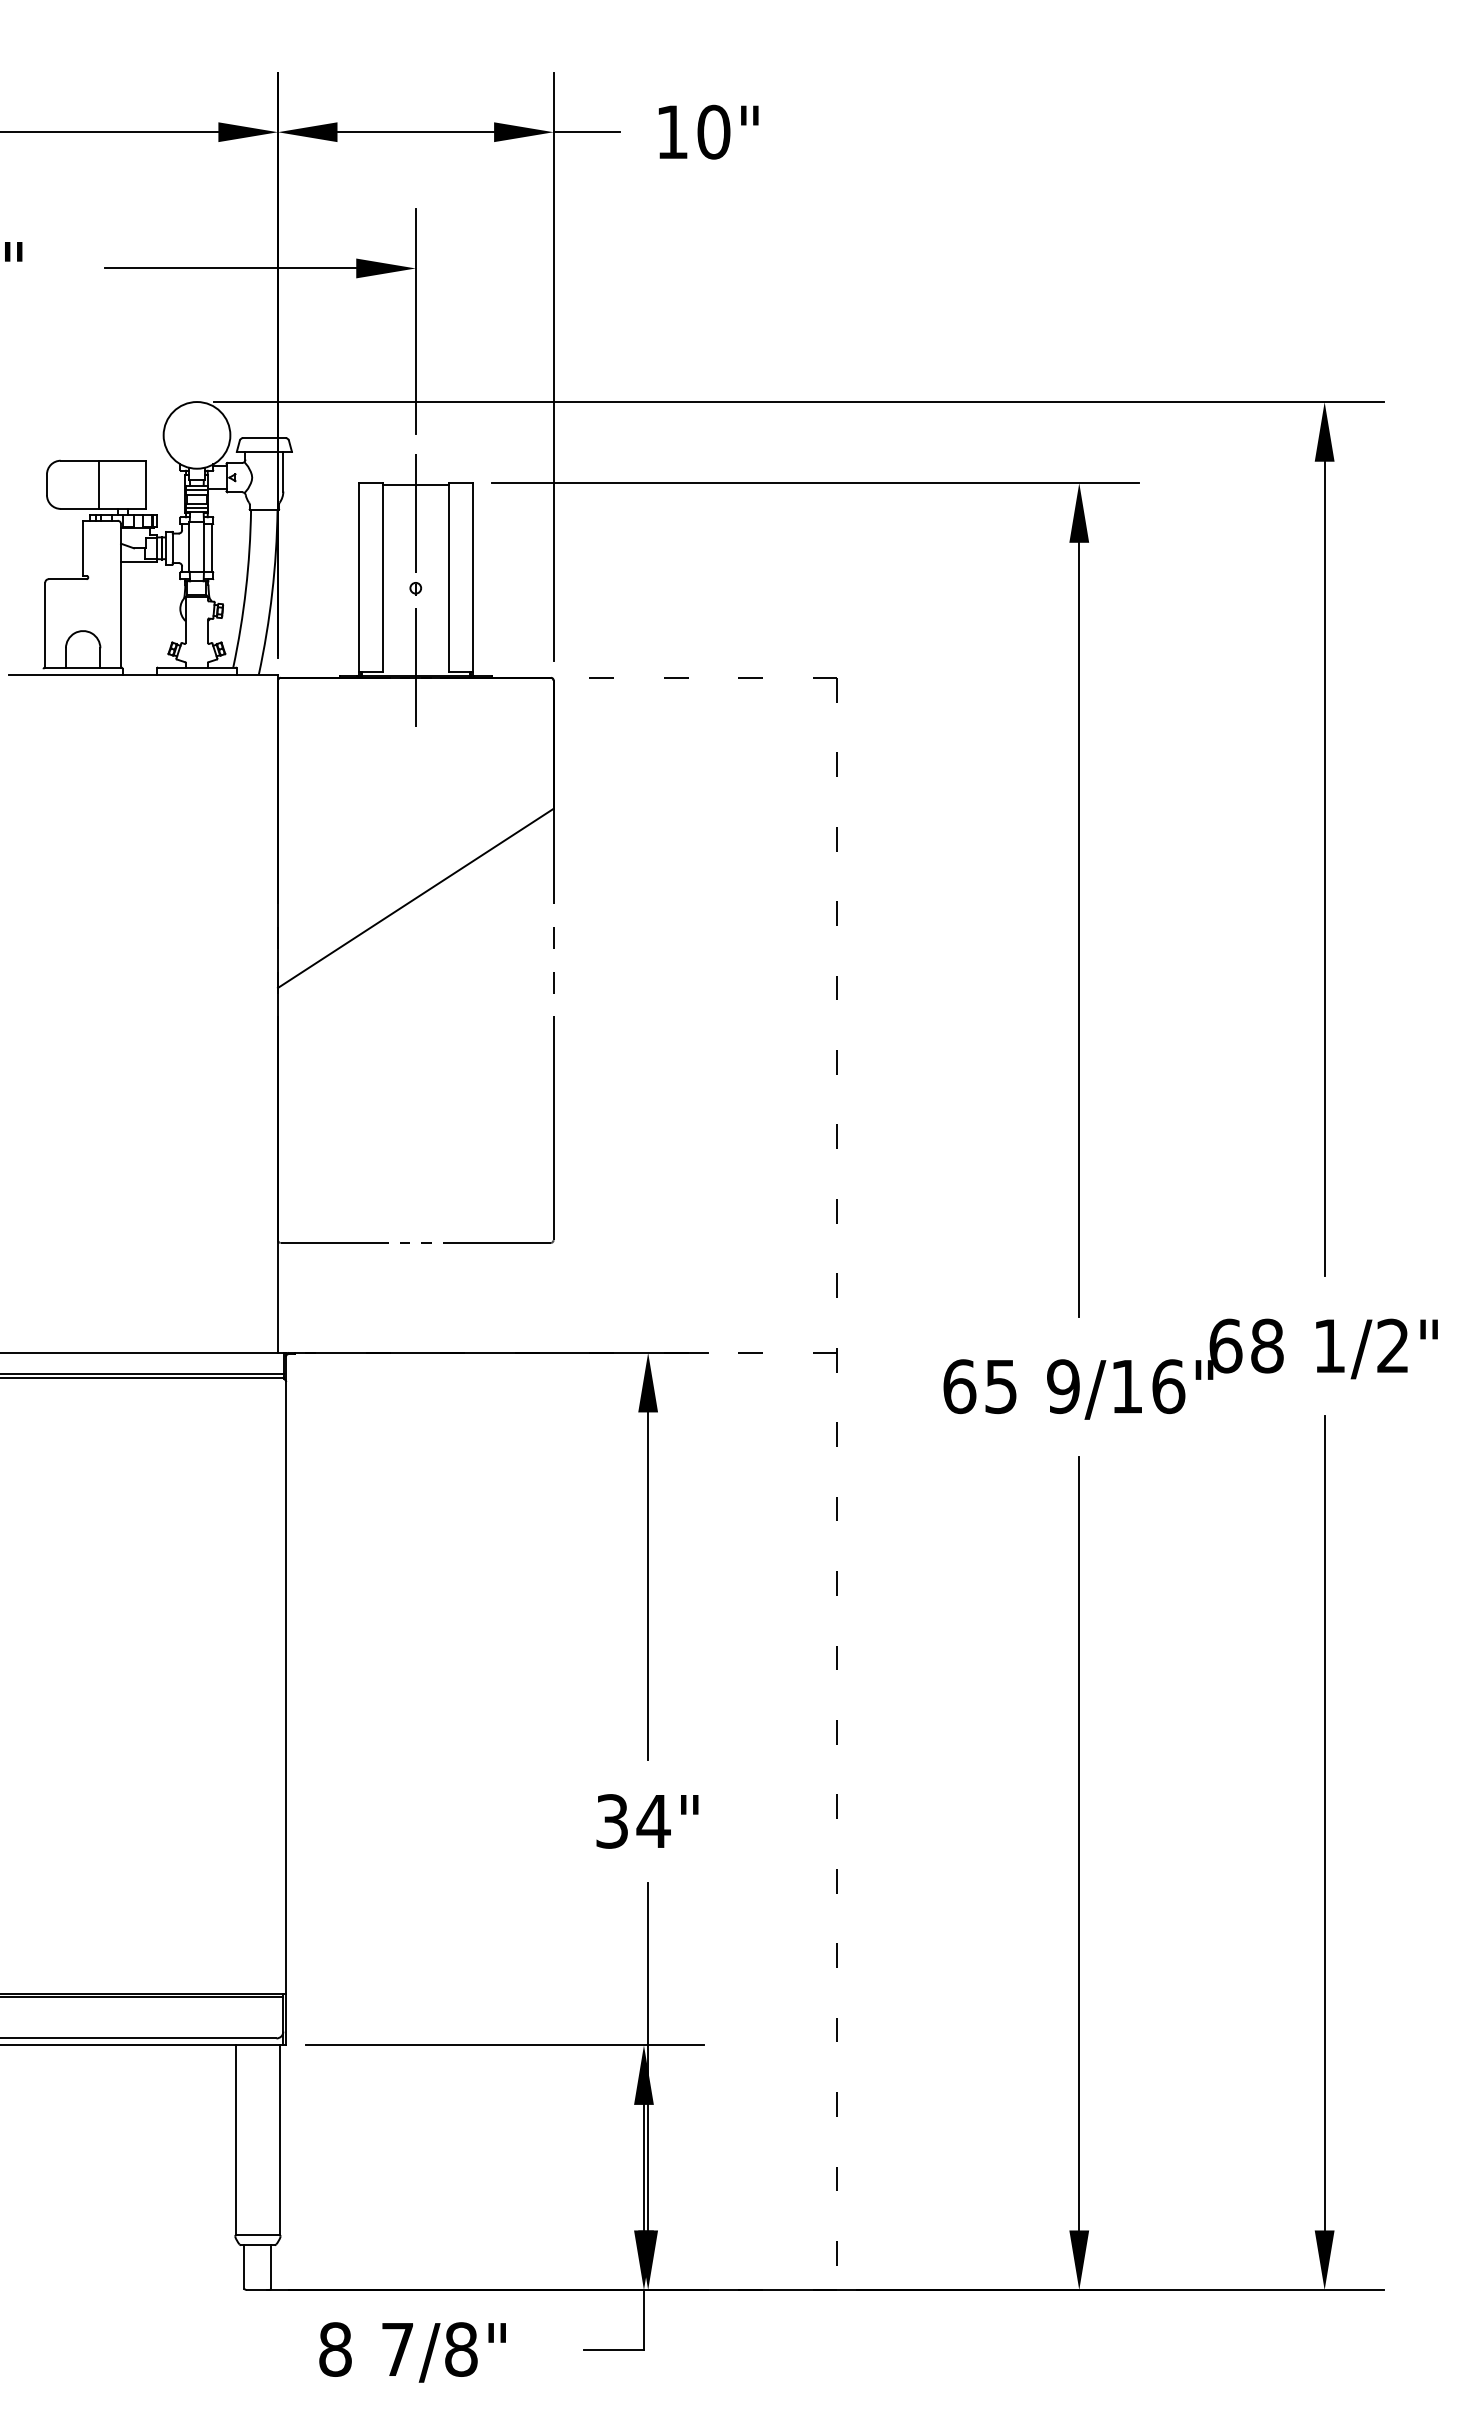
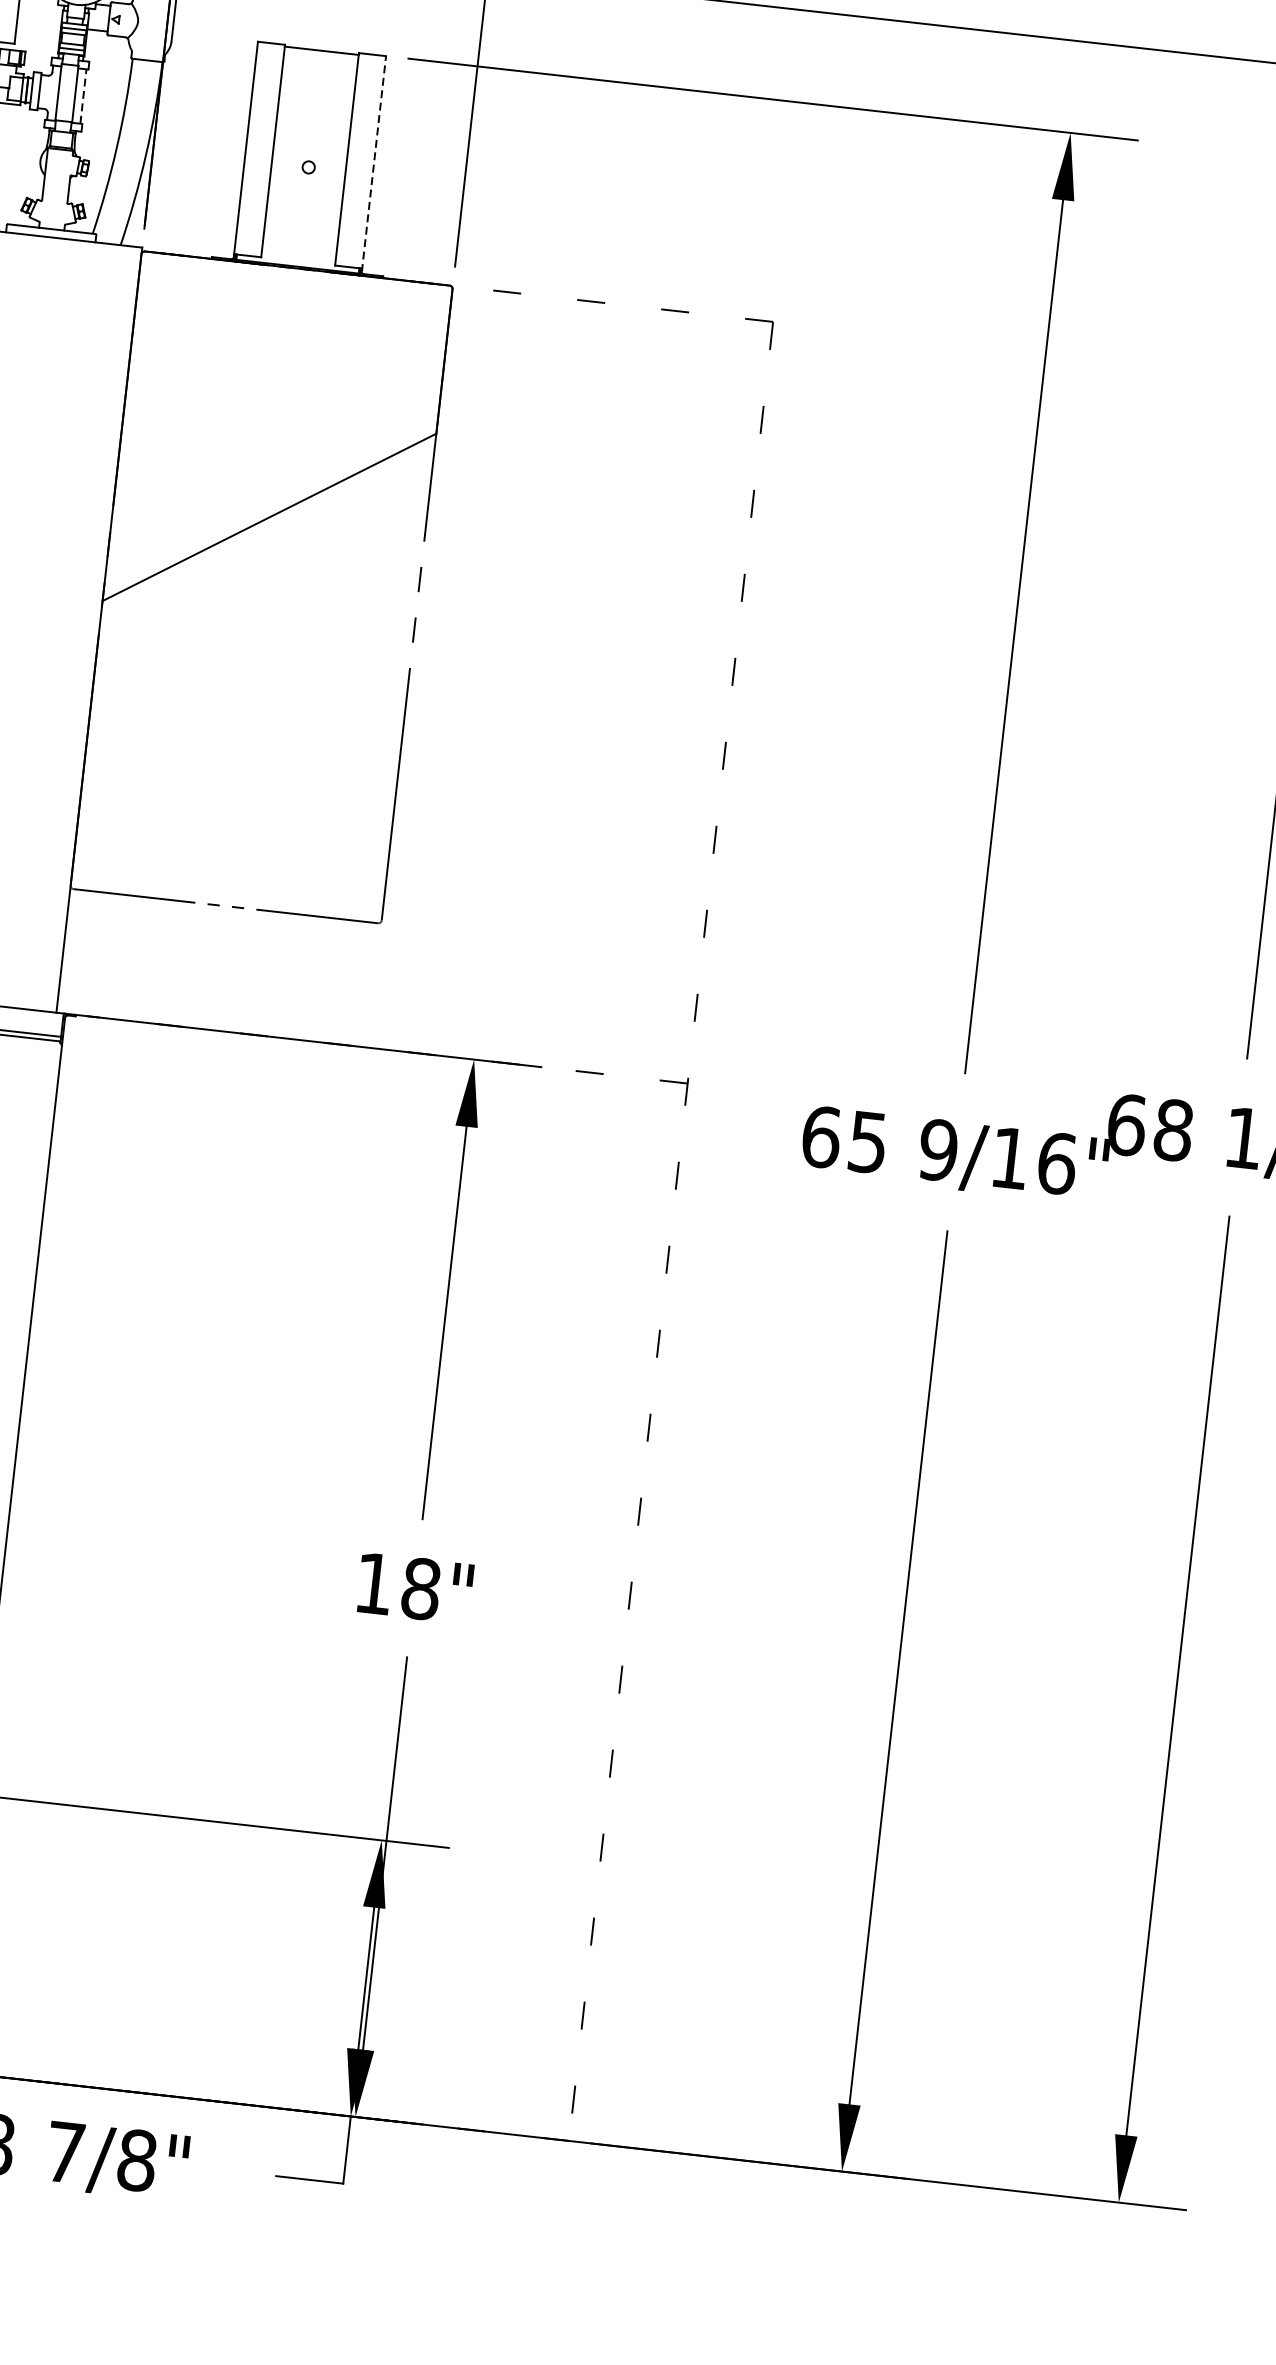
line: (211, 547) -> (83, 95), solid -> dashed
line: (472, 578) -> (373, 163), solid -> dashed
line: (415, 590) -> (308, 169), removed
text: (633, 1821) -> (398, 1586), 34" -> 18"

